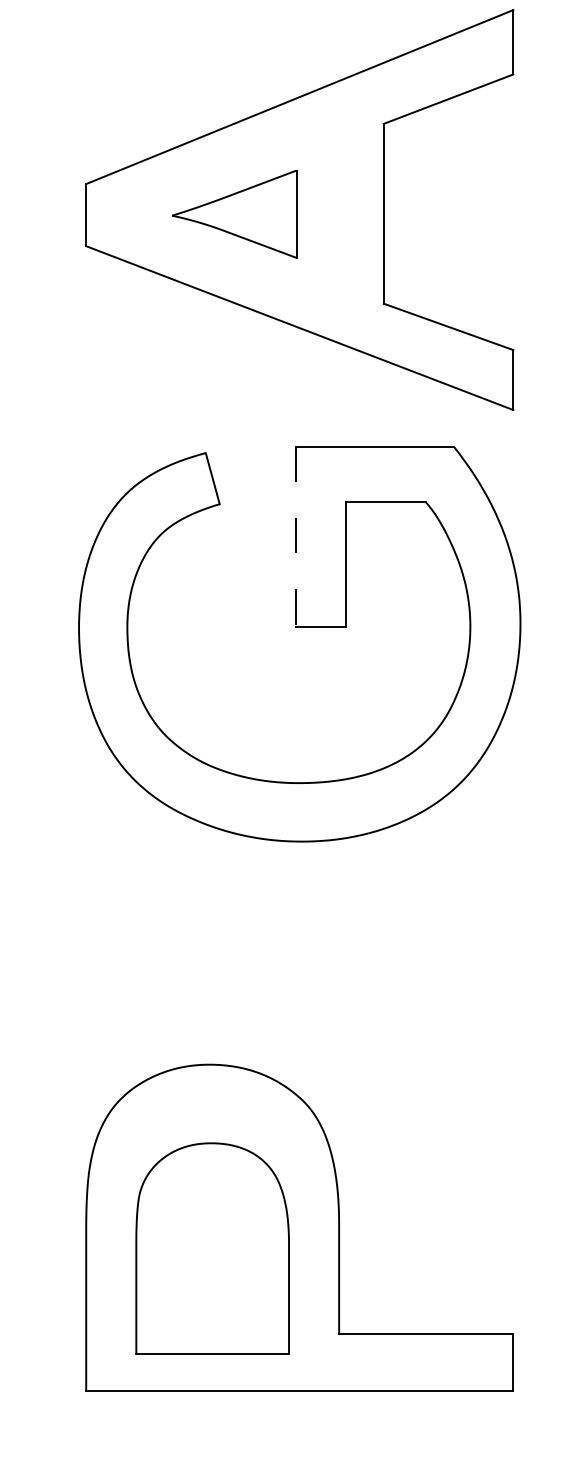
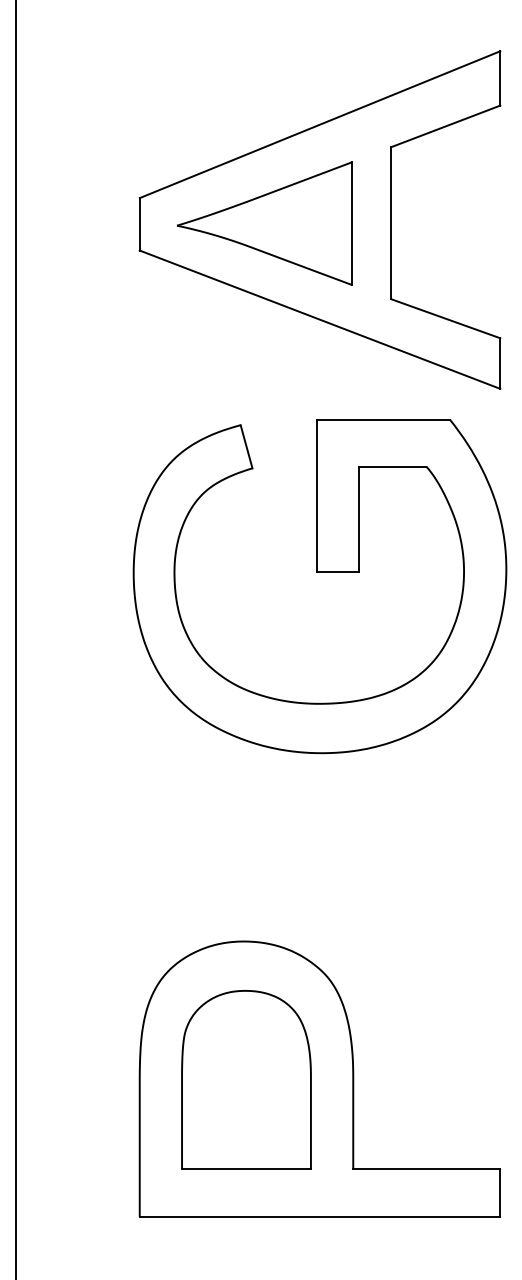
part: (233, 214) -> (264, 223), size x1.67
line: (295, 537) -> (316, 496), dashed -> solid
part: (212, 1248) -> (246, 1079), moved

